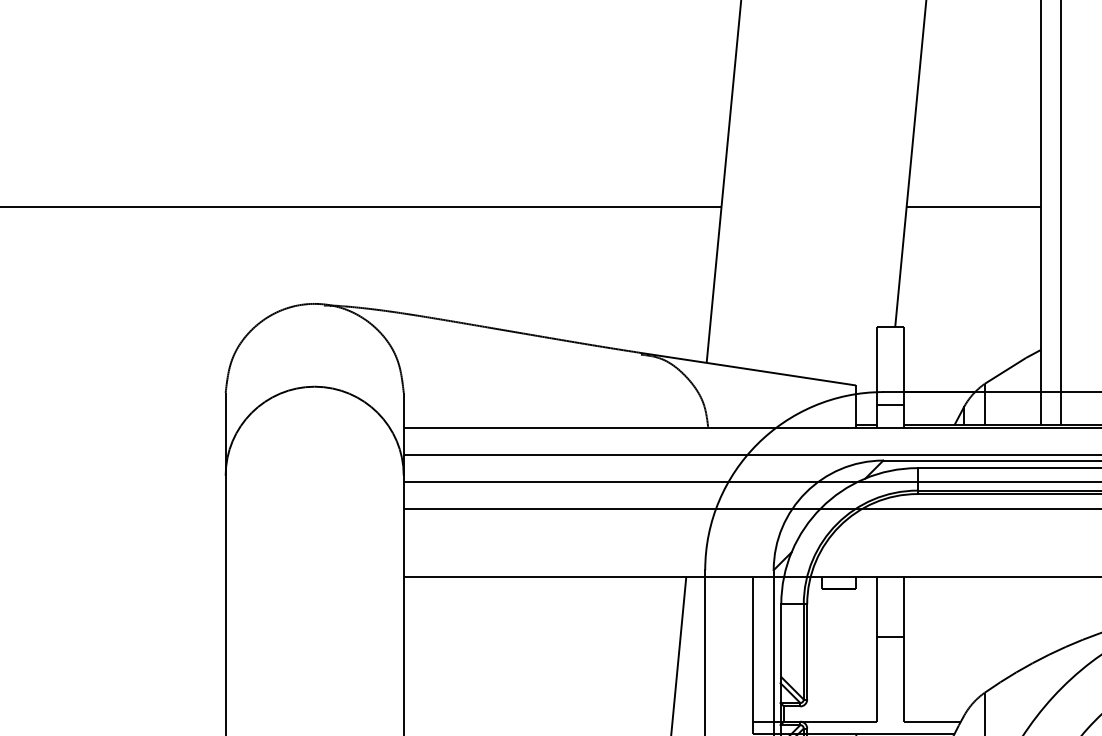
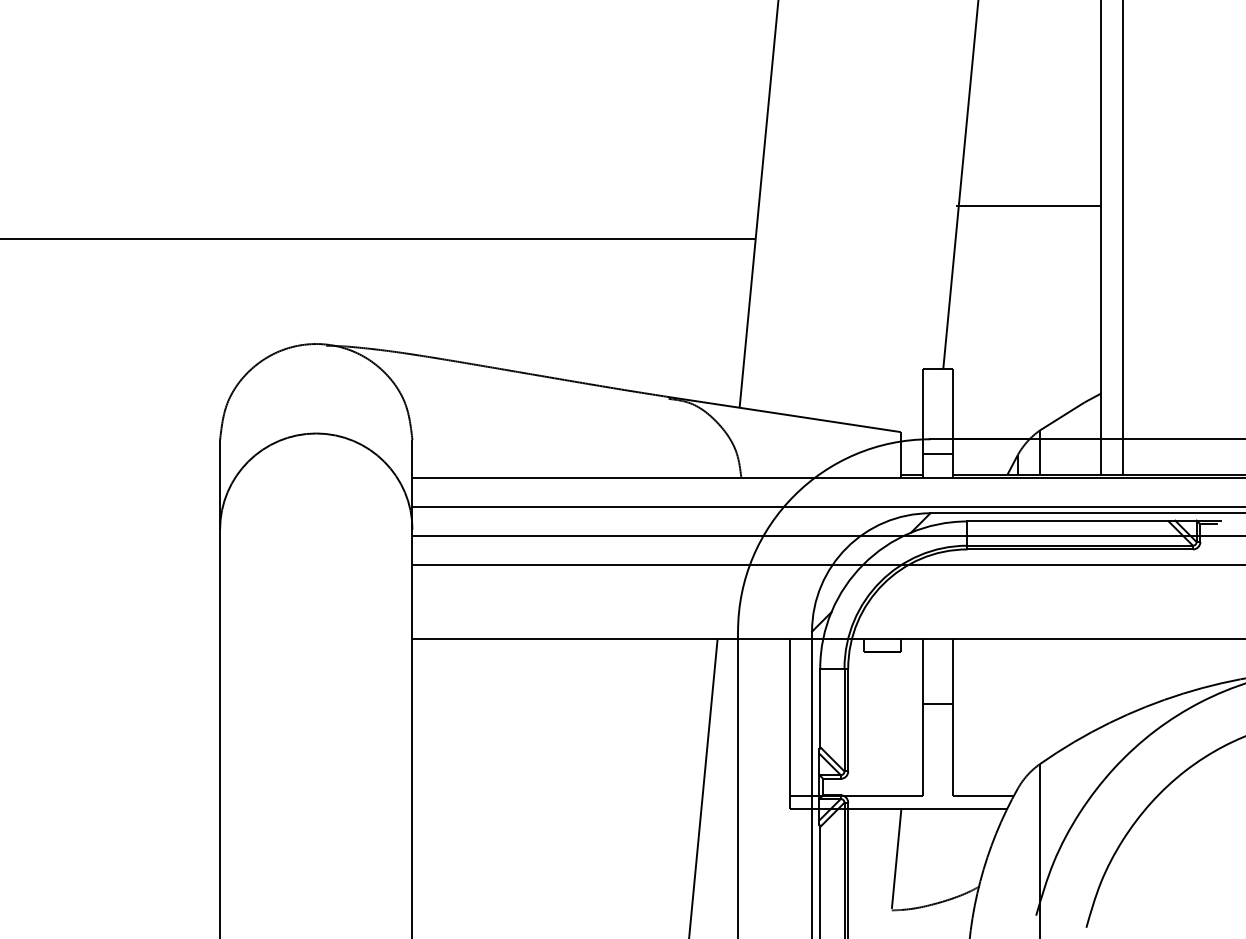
line: (973, 207) -> (1027, 206), moved

